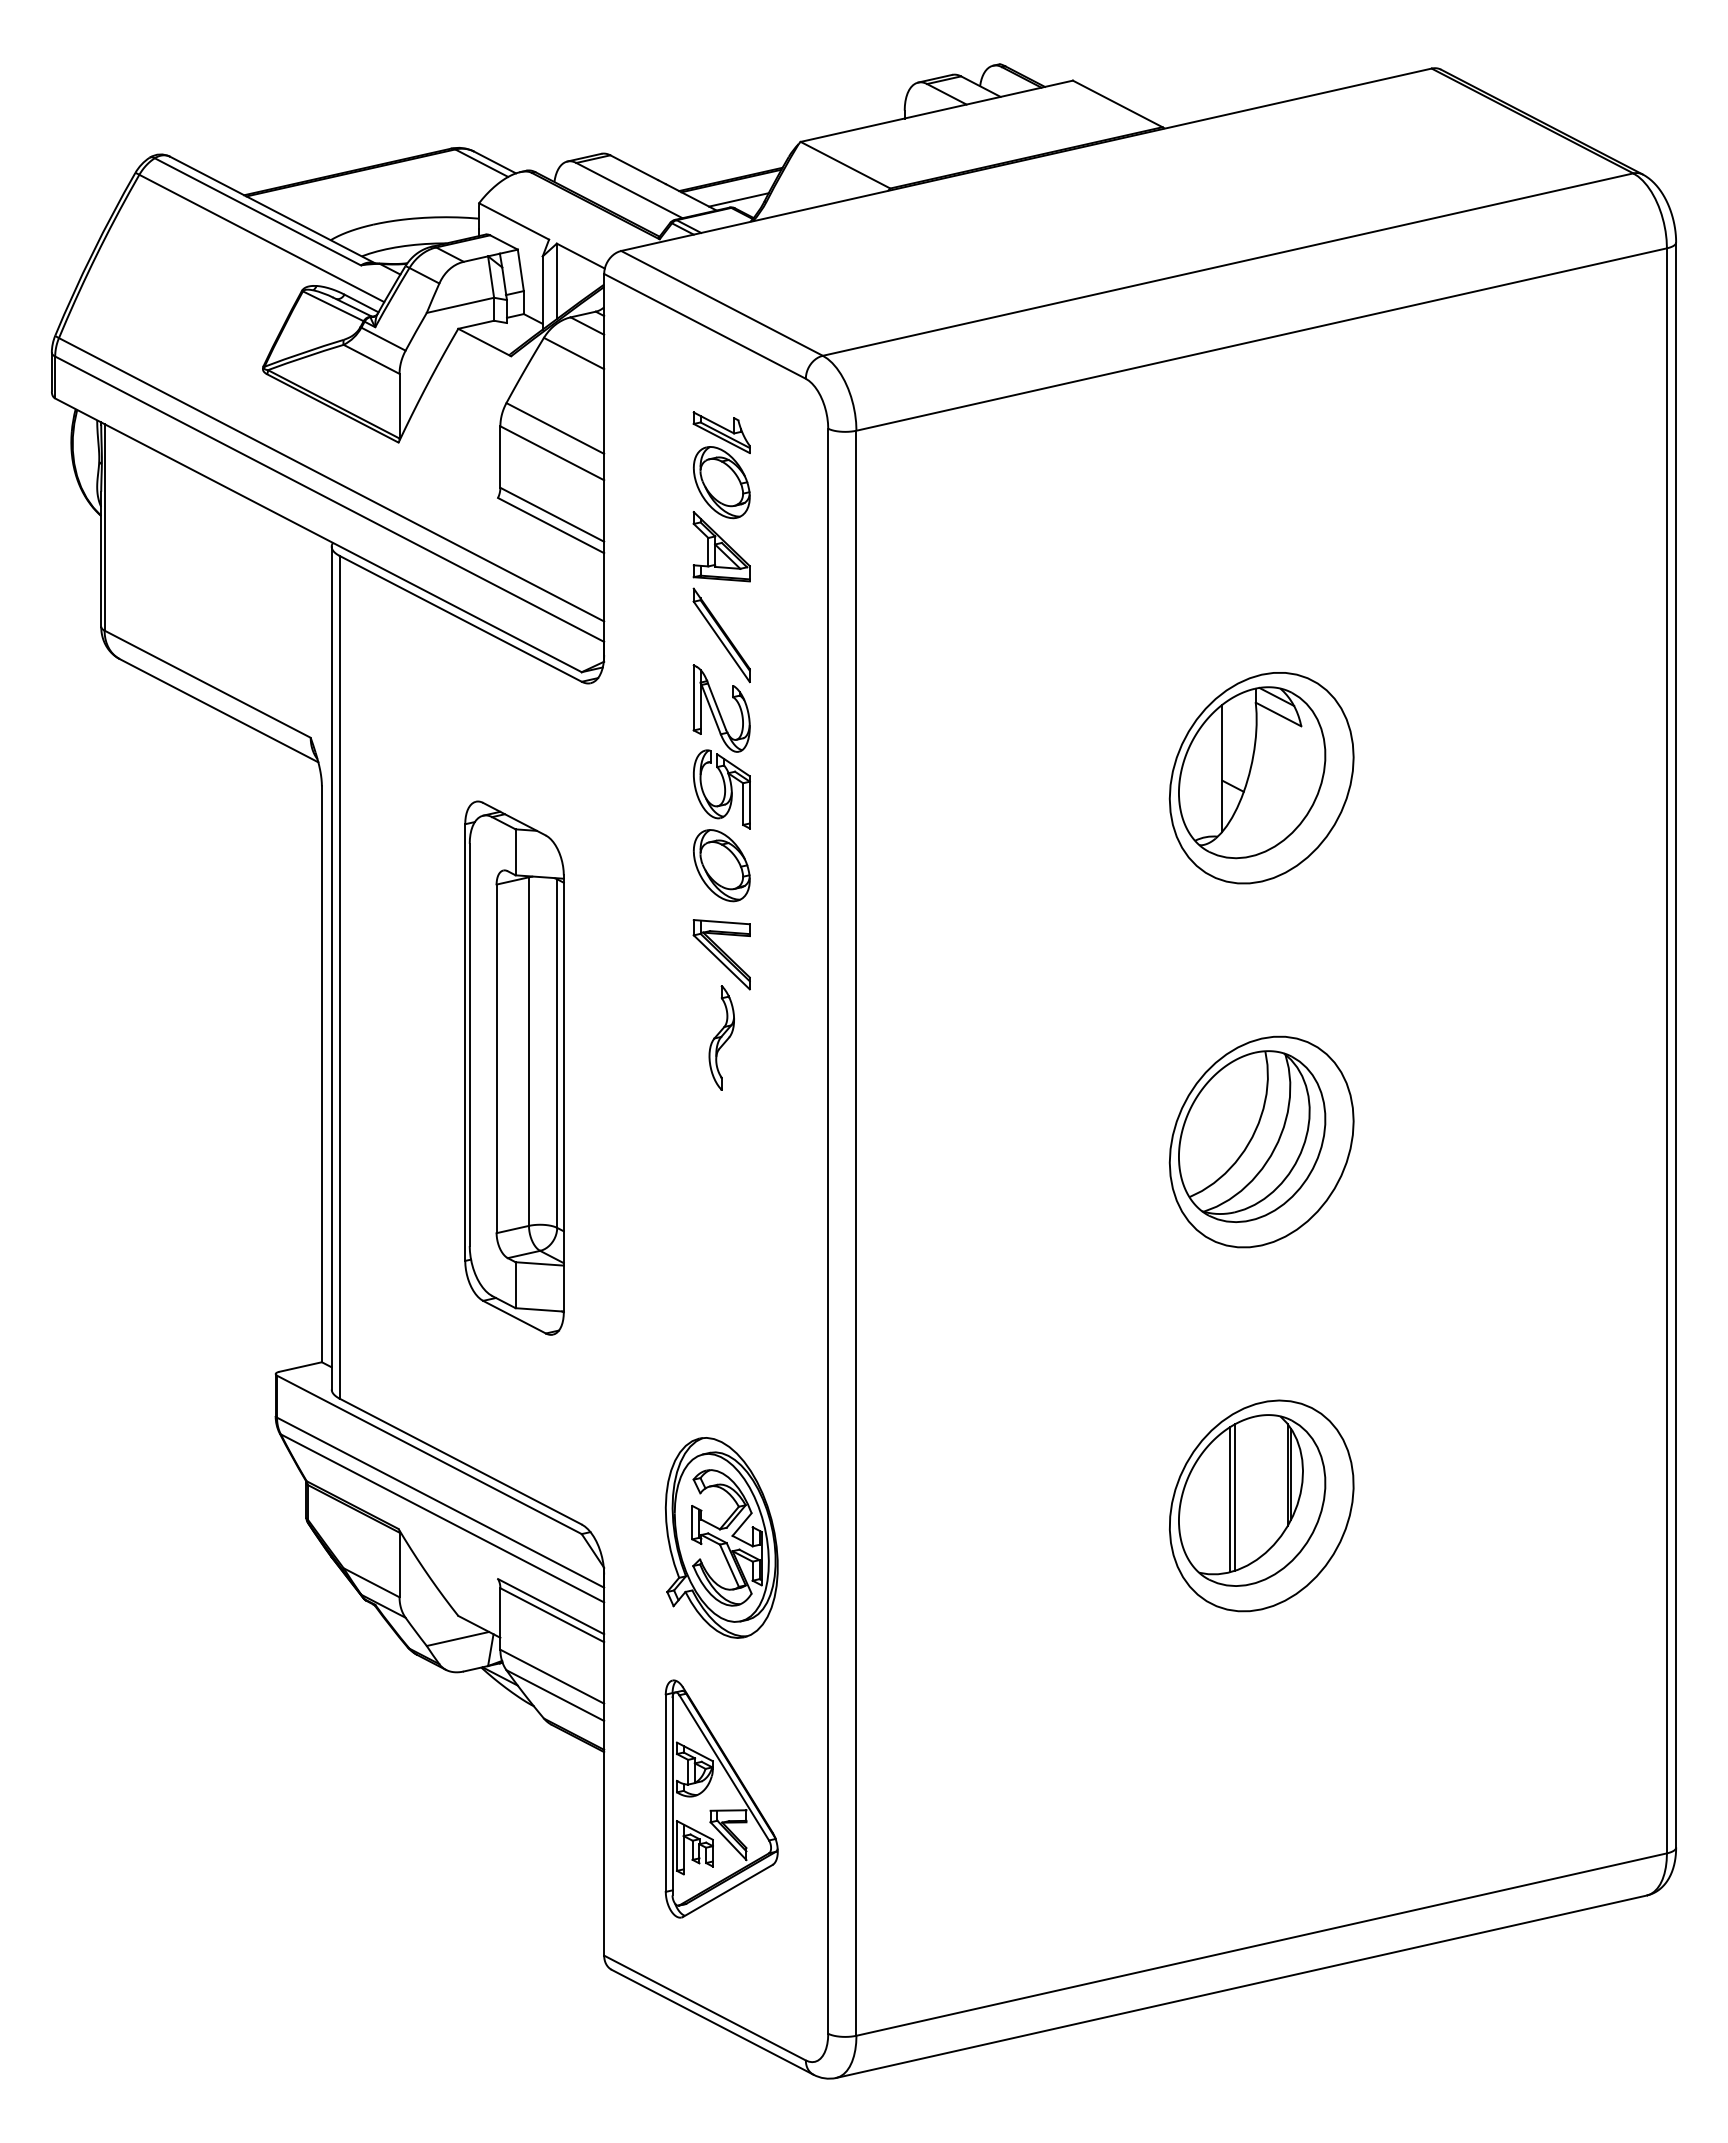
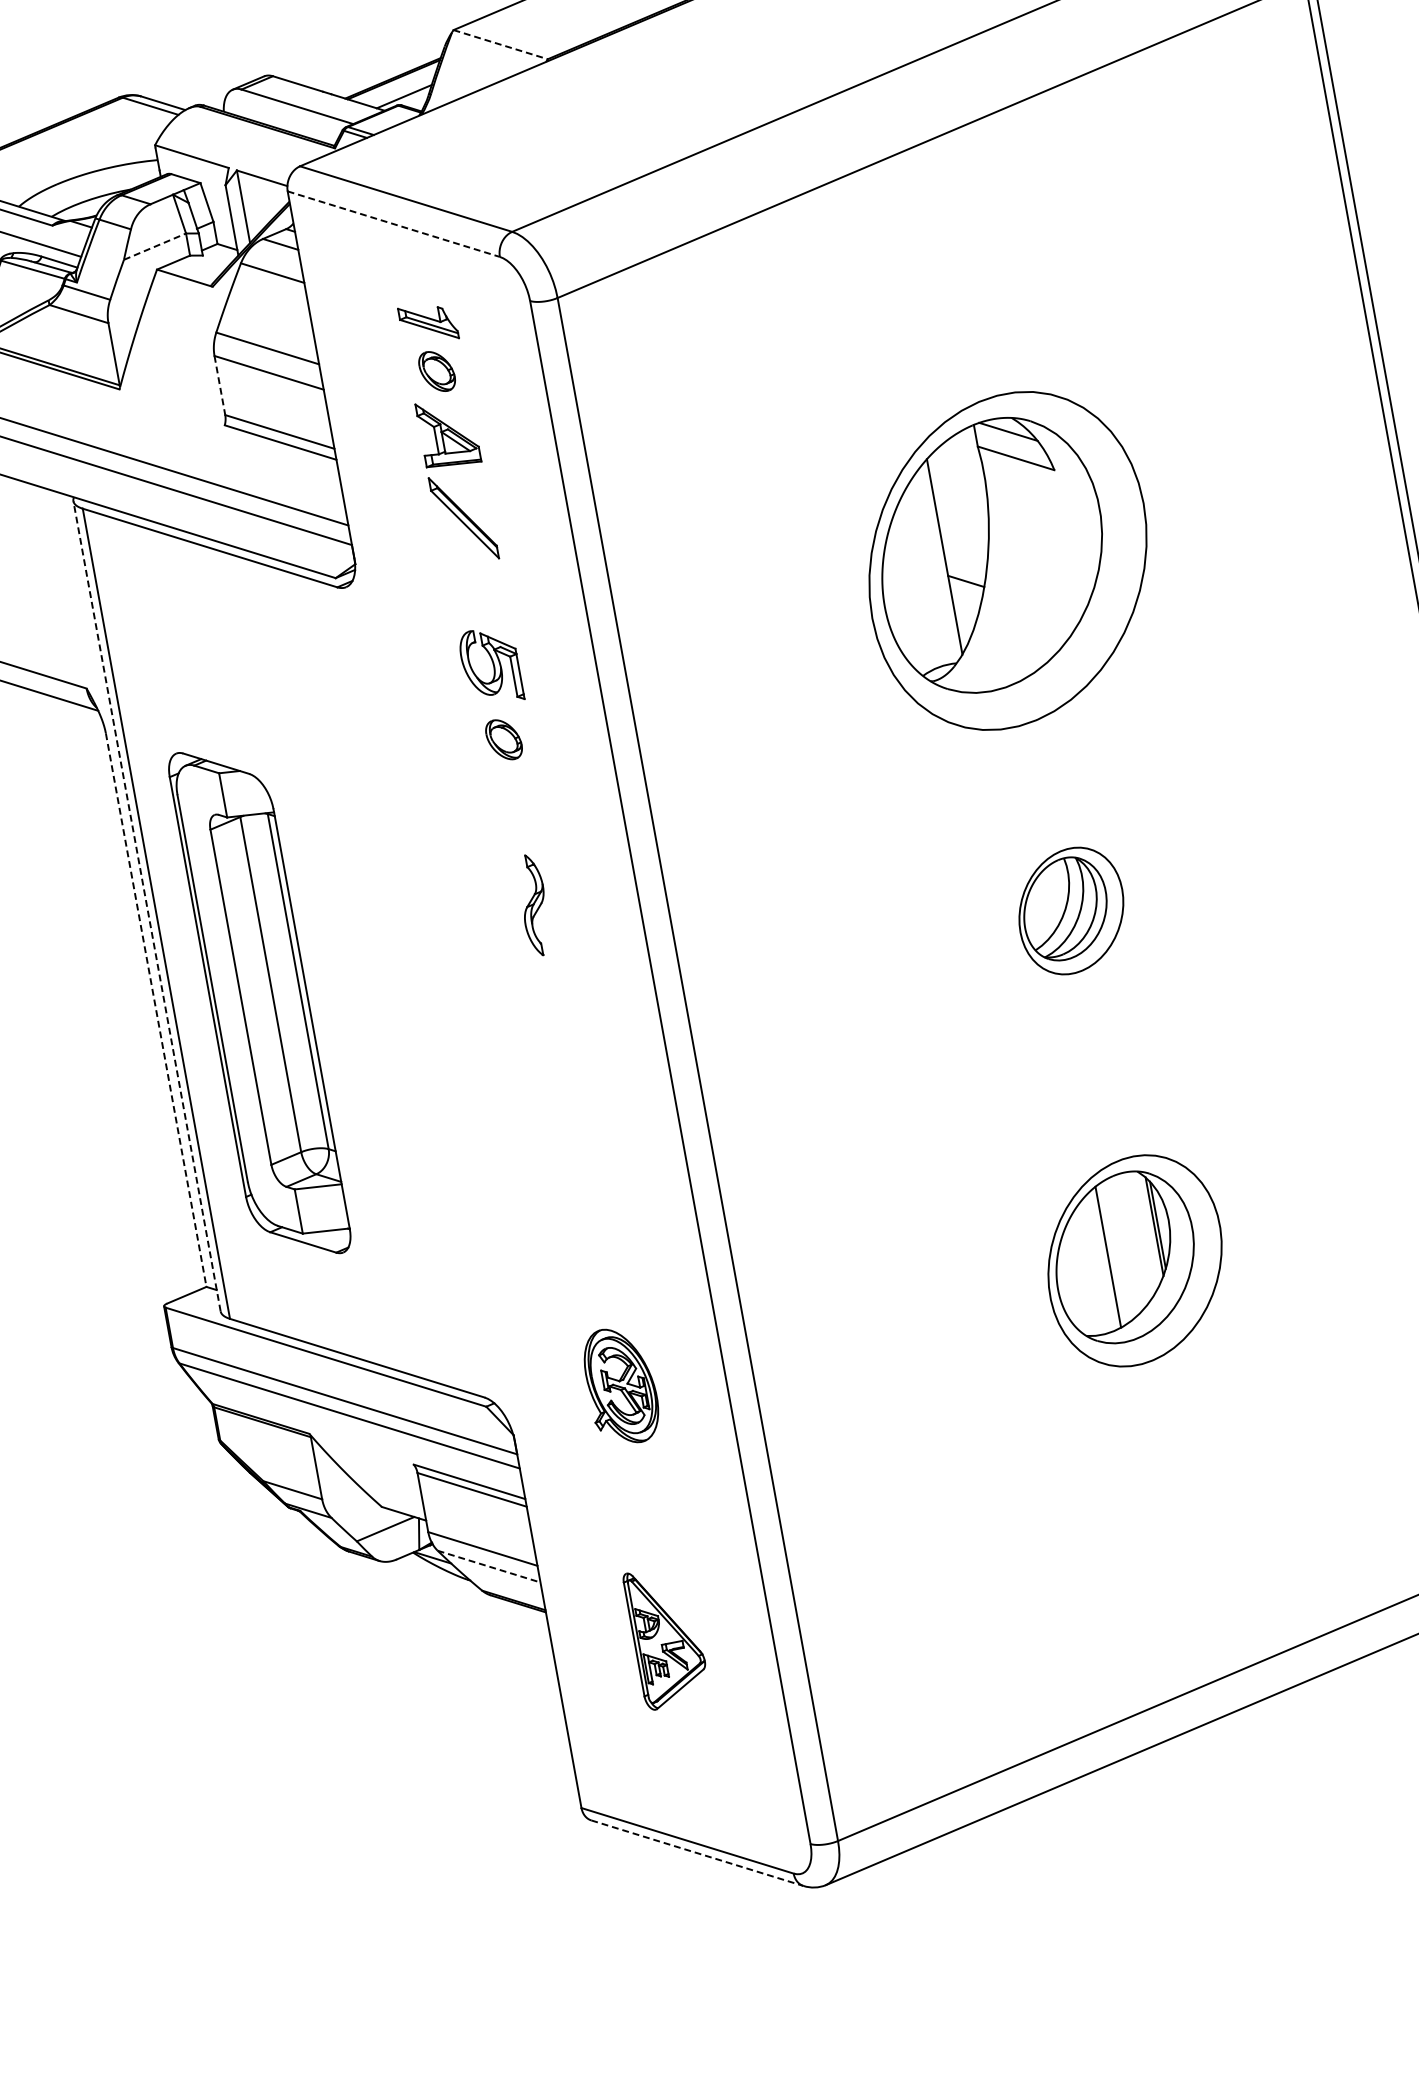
line: (845, 165) -> (500, 44), solid -> dashed
line: (460, 305) -> (155, 246), solid -> dashed
line: (705, 326) -> (394, 224), solid -> dashed
line: (500, 457) -> (220, 385), solid -> dashed
part: (721, 482) -> (436, 371), size x0.6
part: (721, 708) -> (476, 588), removed
part: (1261, 778) -> (1007, 561), size x1.6
part: (721, 865) -> (503, 739), size x0.6
part: (721, 954) -> (519, 825), removed
line: (331, 967) -> (146, 905), solid -> dashed
part: (514, 1067) -> (259, 1002), moved
line: (321, 1074) -> (155, 1010), solid -> dashed
part: (1261, 1141) -> (1071, 910), size x0.6
line: (1230, 1499) -> (1103, 1260), removed
part: (721, 1537) -> (621, 1385), size x0.6
line: (555, 1695) -> (489, 1566), solid -> dashed
part: (721, 1798) -> (666, 1636), size x0.6
line: (712, 2022) -> (697, 1853), solid -> dashed

